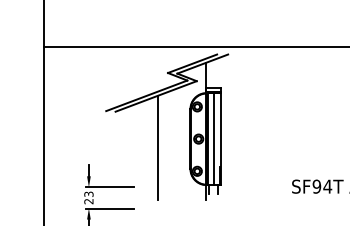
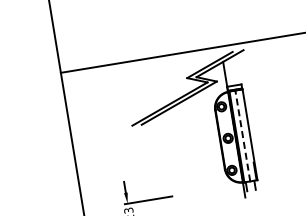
line: (213, 138) -> (242, 135), solid -> dashed
line: (158, 147) -> (189, 153), removed

